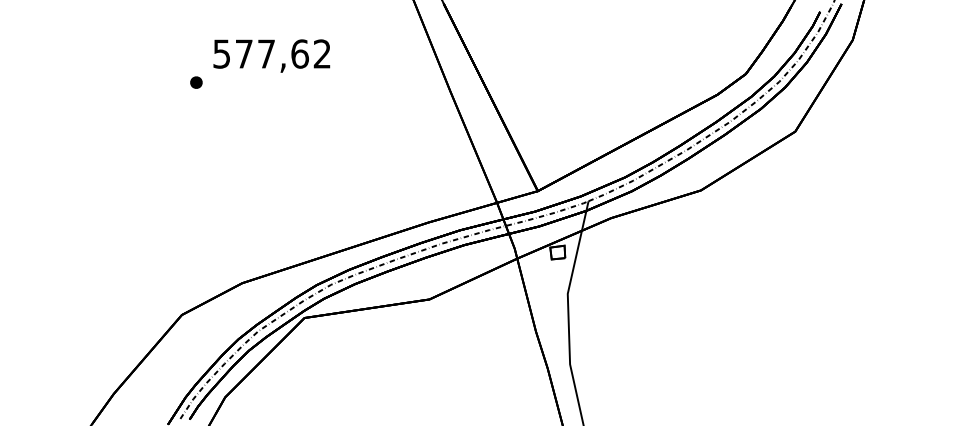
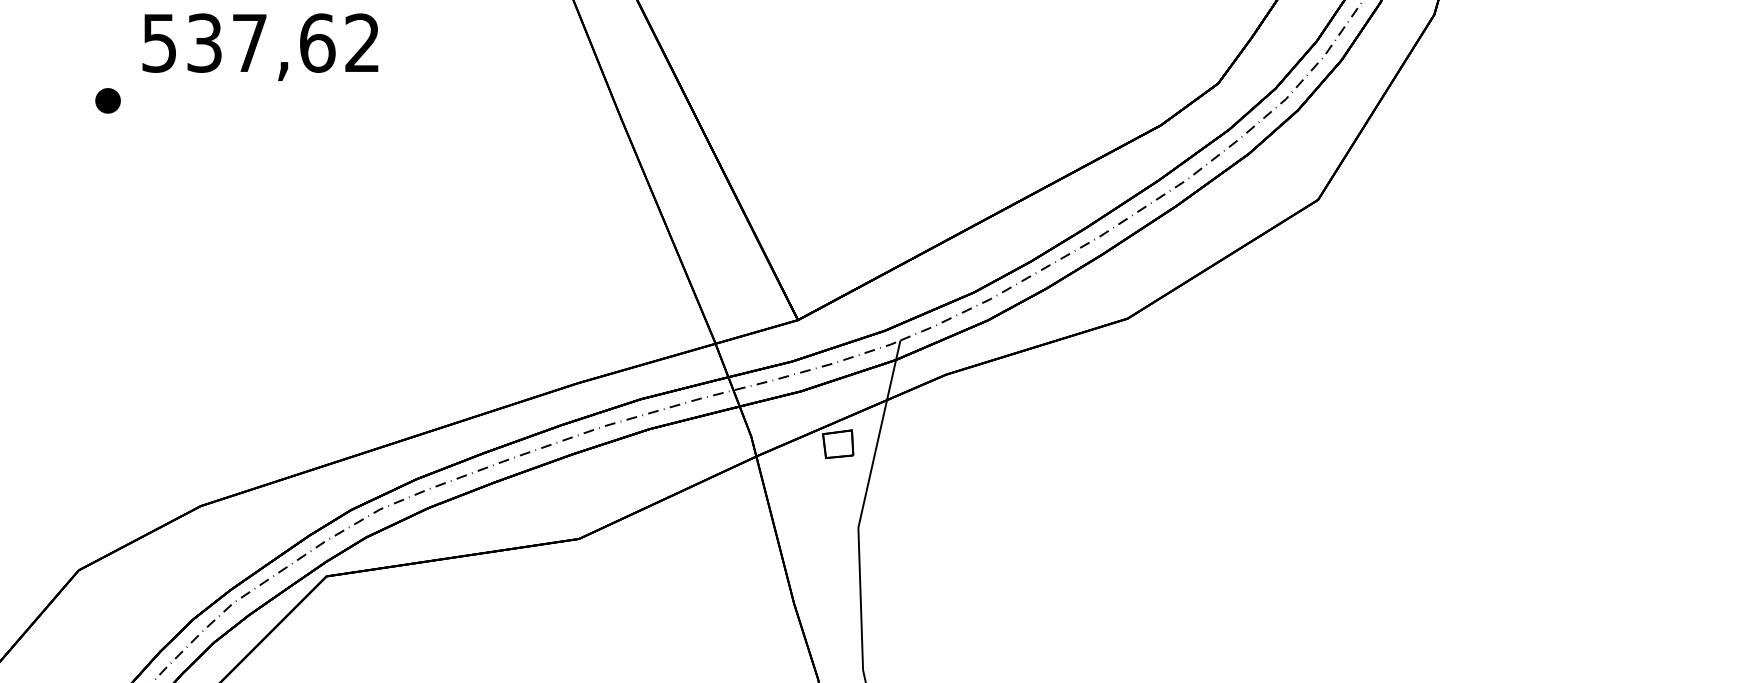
text: (243, 53) -> (203, 41), 577,62 -> 537,62

